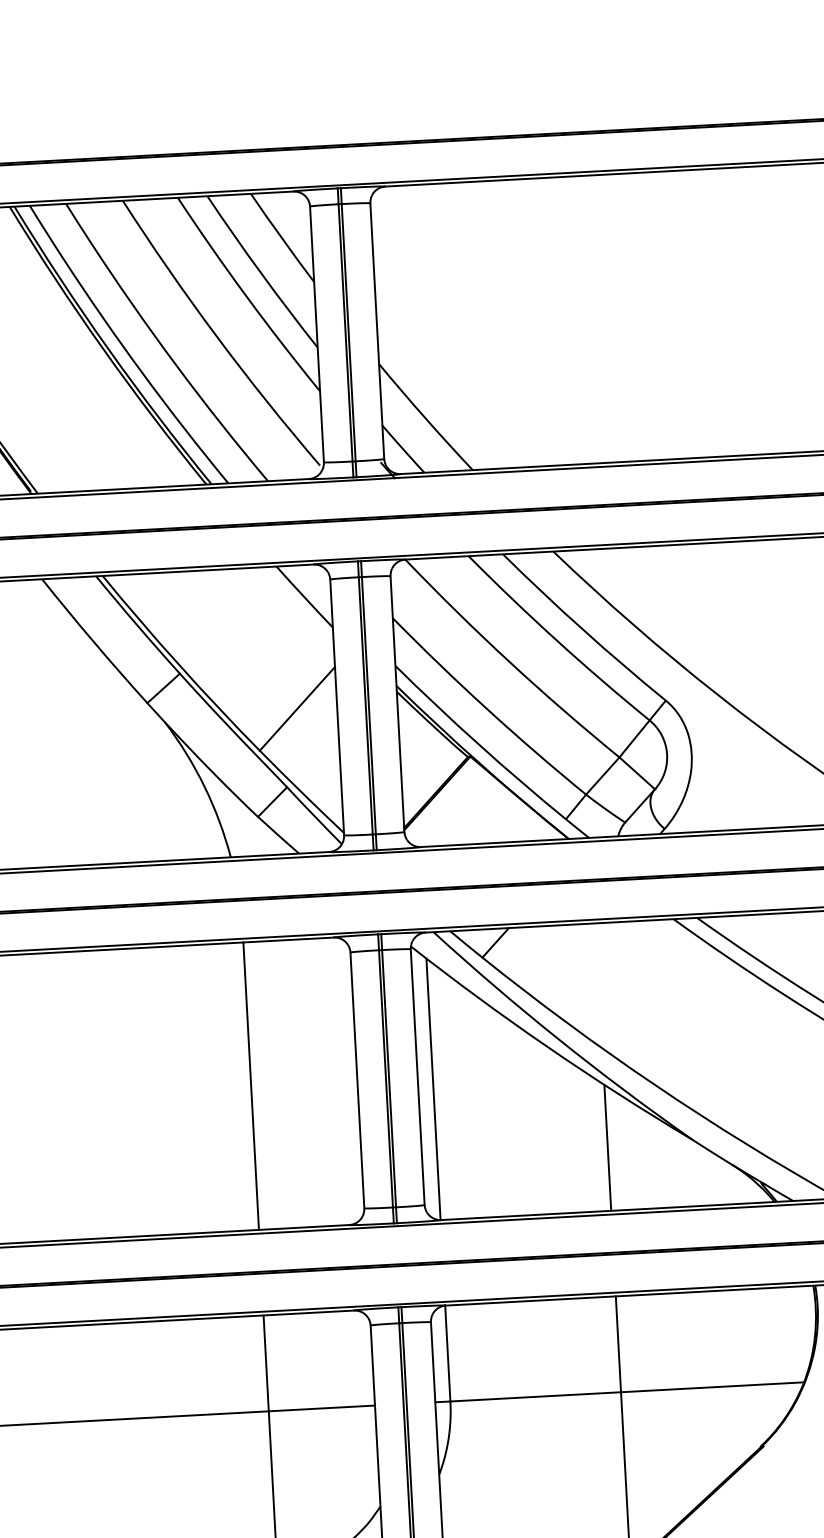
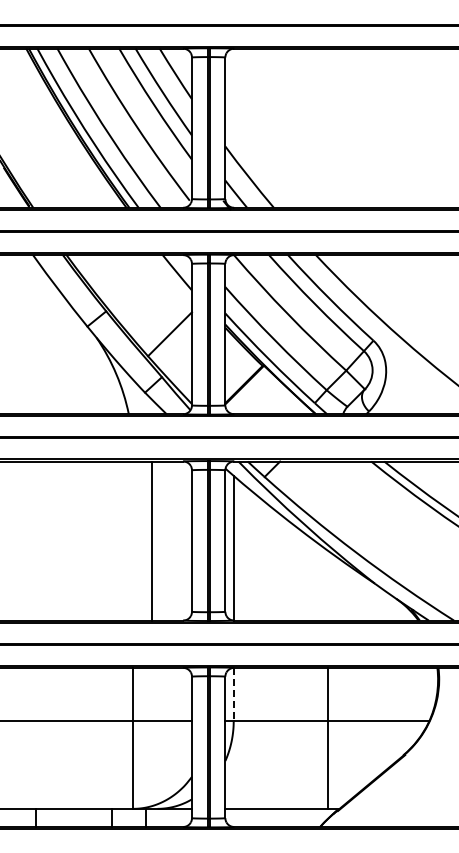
line: (251, 1085) -> (152, 540), moved
line: (608, 1147) -> (328, 585), removed
line: (447, 1353) -> (233, 694), solid -> dashed

